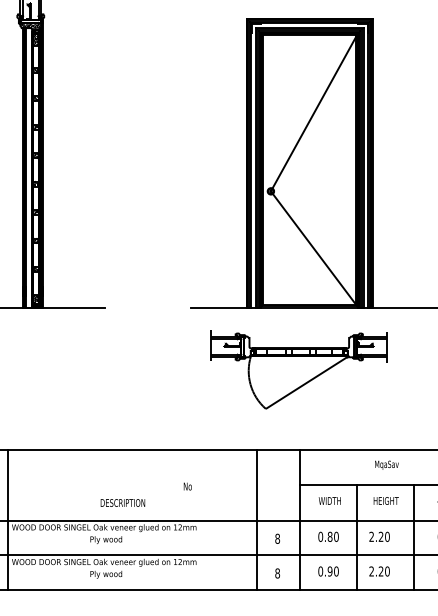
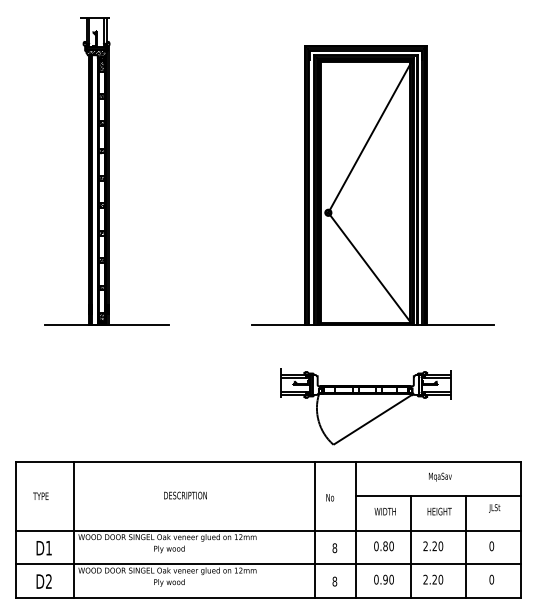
part: (299, 369) -> (365, 406), moved
text: (188, 486) -> (330, 497), moved
text: (122, 502) -> (185, 495), moved

